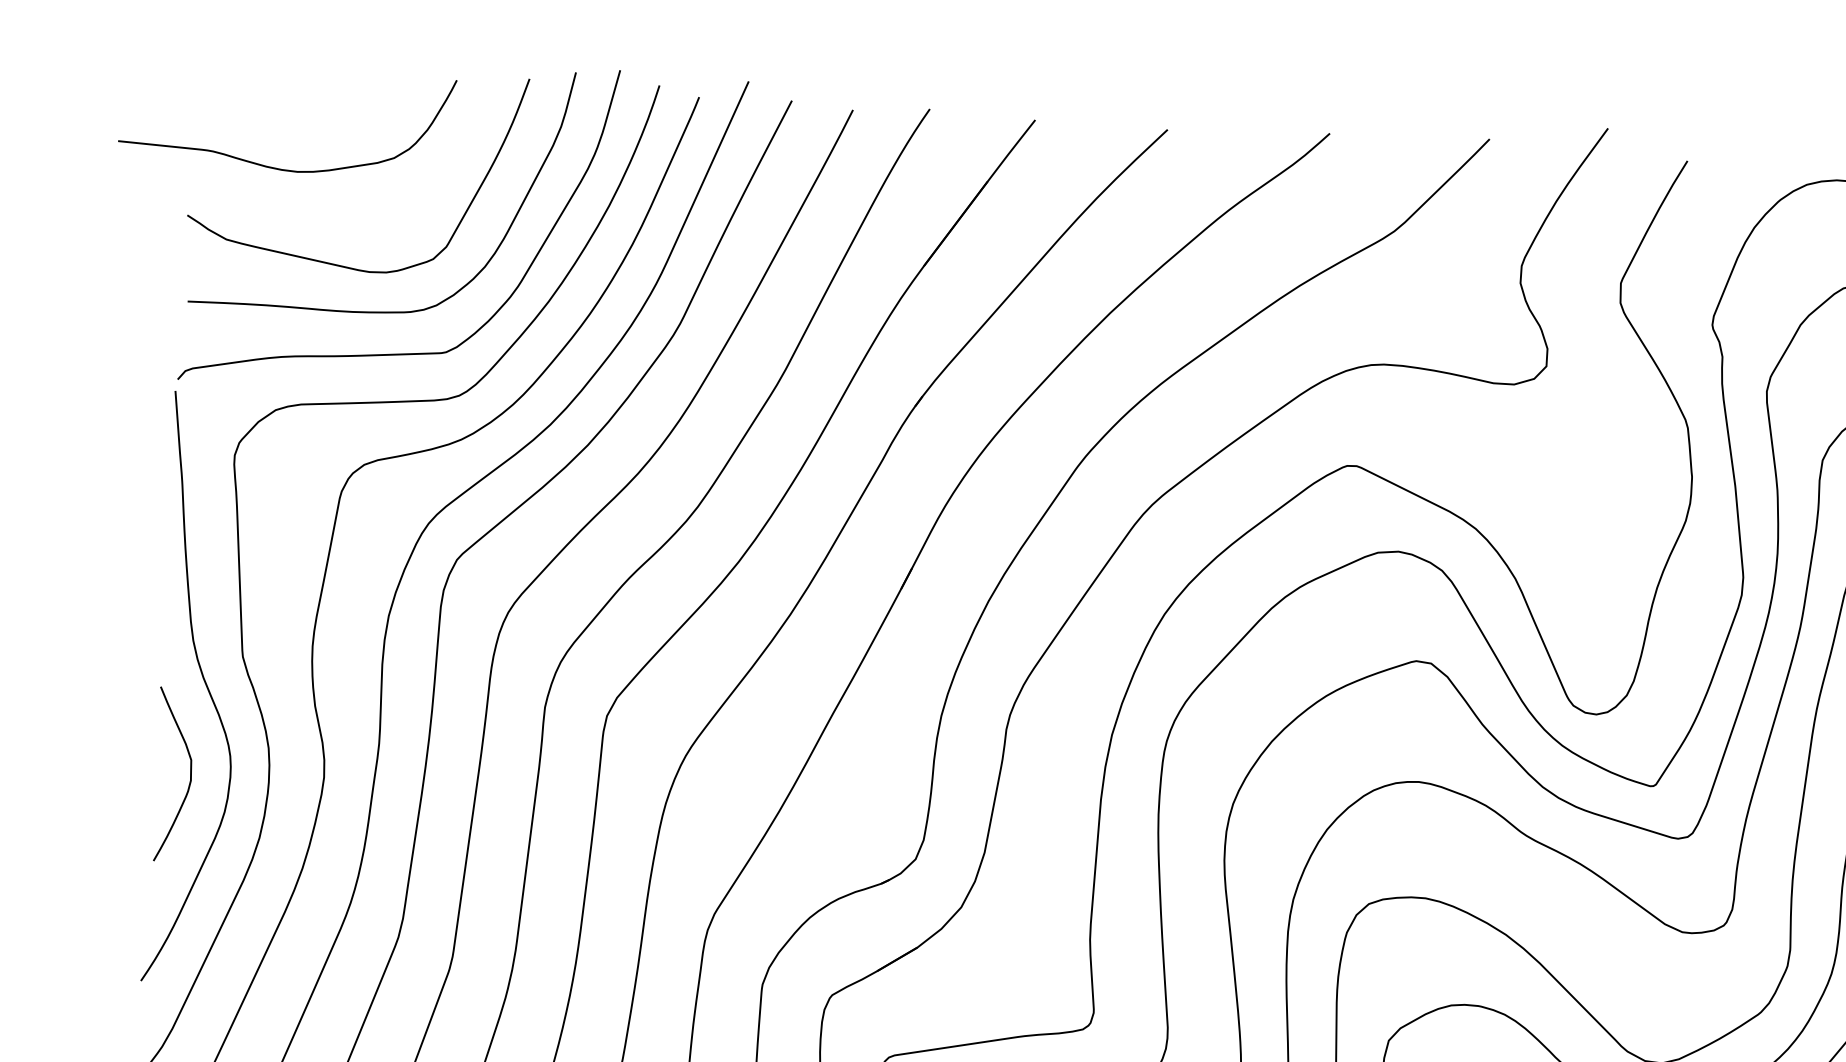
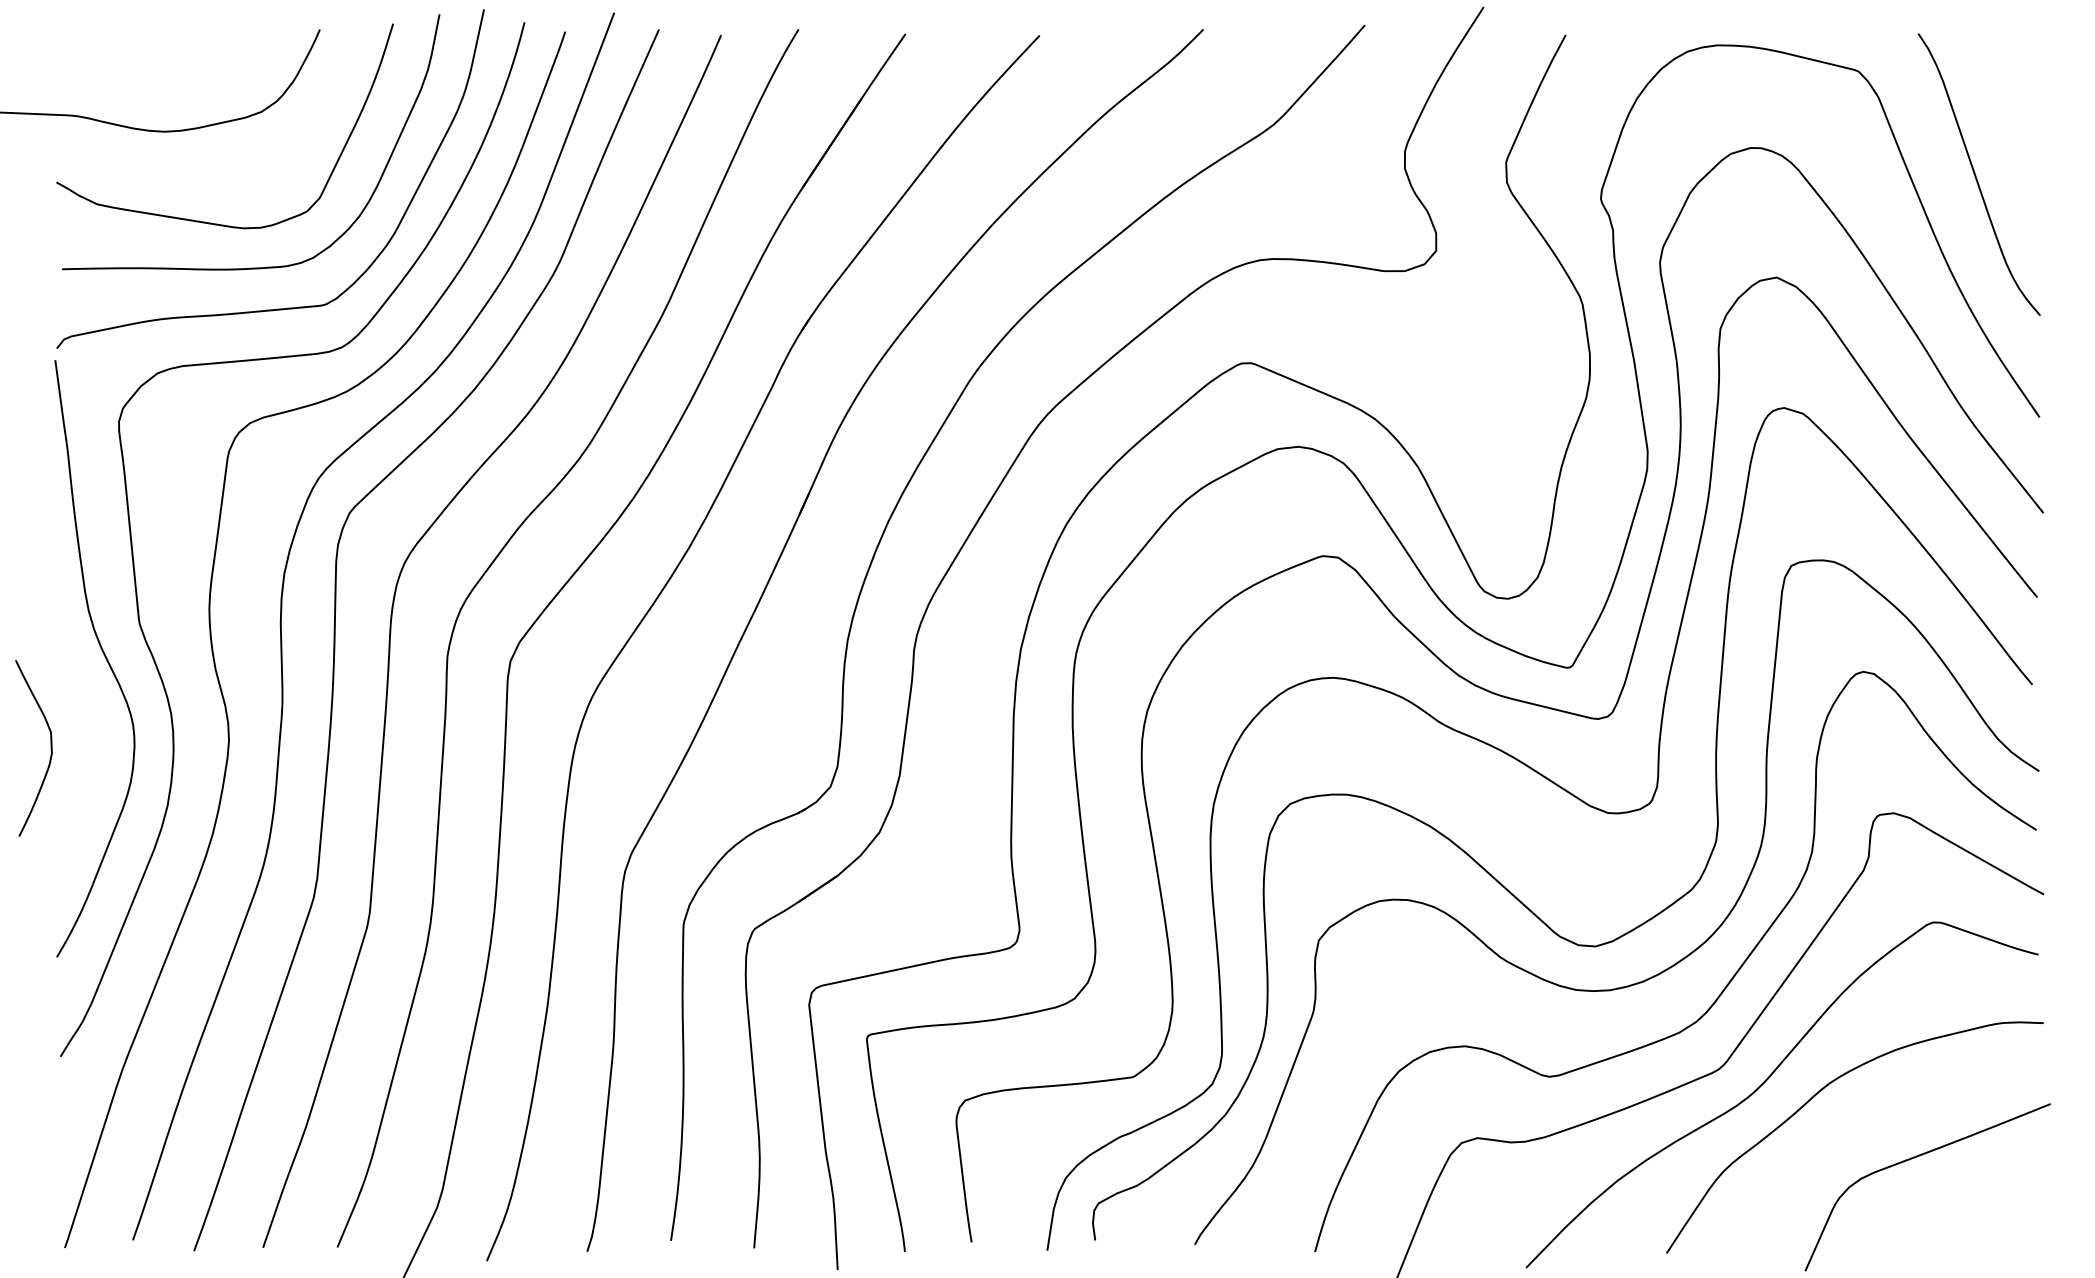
curve: (189, 775) -> (50, 748), moved

